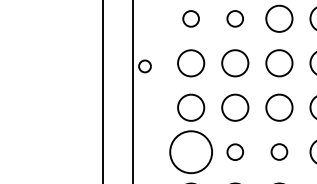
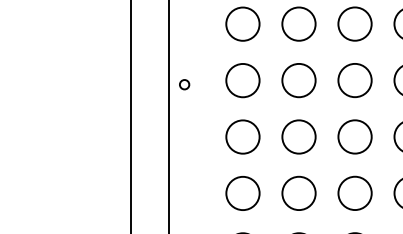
circle: (190, 18) -> (242, 23), size x1.67
circle: (234, 18) -> (298, 23), size x1.67
circle: (145, 66) -> (184, 84), size x0.62
circle: (278, 151) -> (354, 192), size x1.67
circle: (190, 152) -> (242, 193), size x0.62
circle: (234, 152) -> (298, 193), size x1.67

